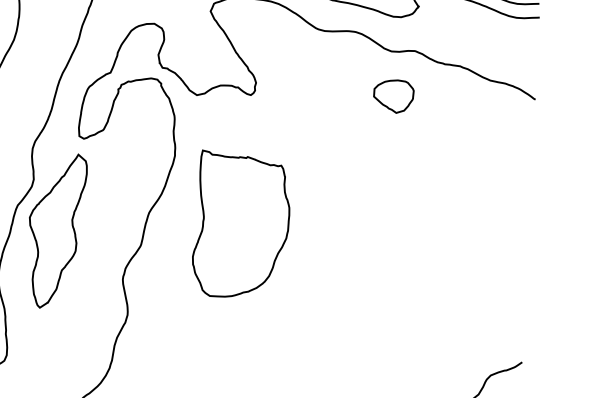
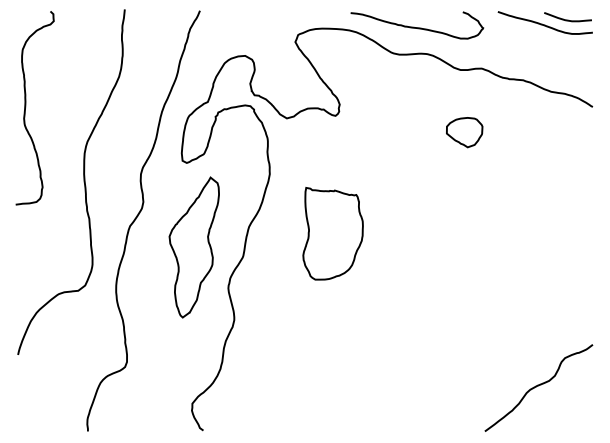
part: (393, 96) -> (464, 132), moved
part: (240, 224) -> (332, 233), size x0.7
part: (55, 230) -> (193, 247), moved

